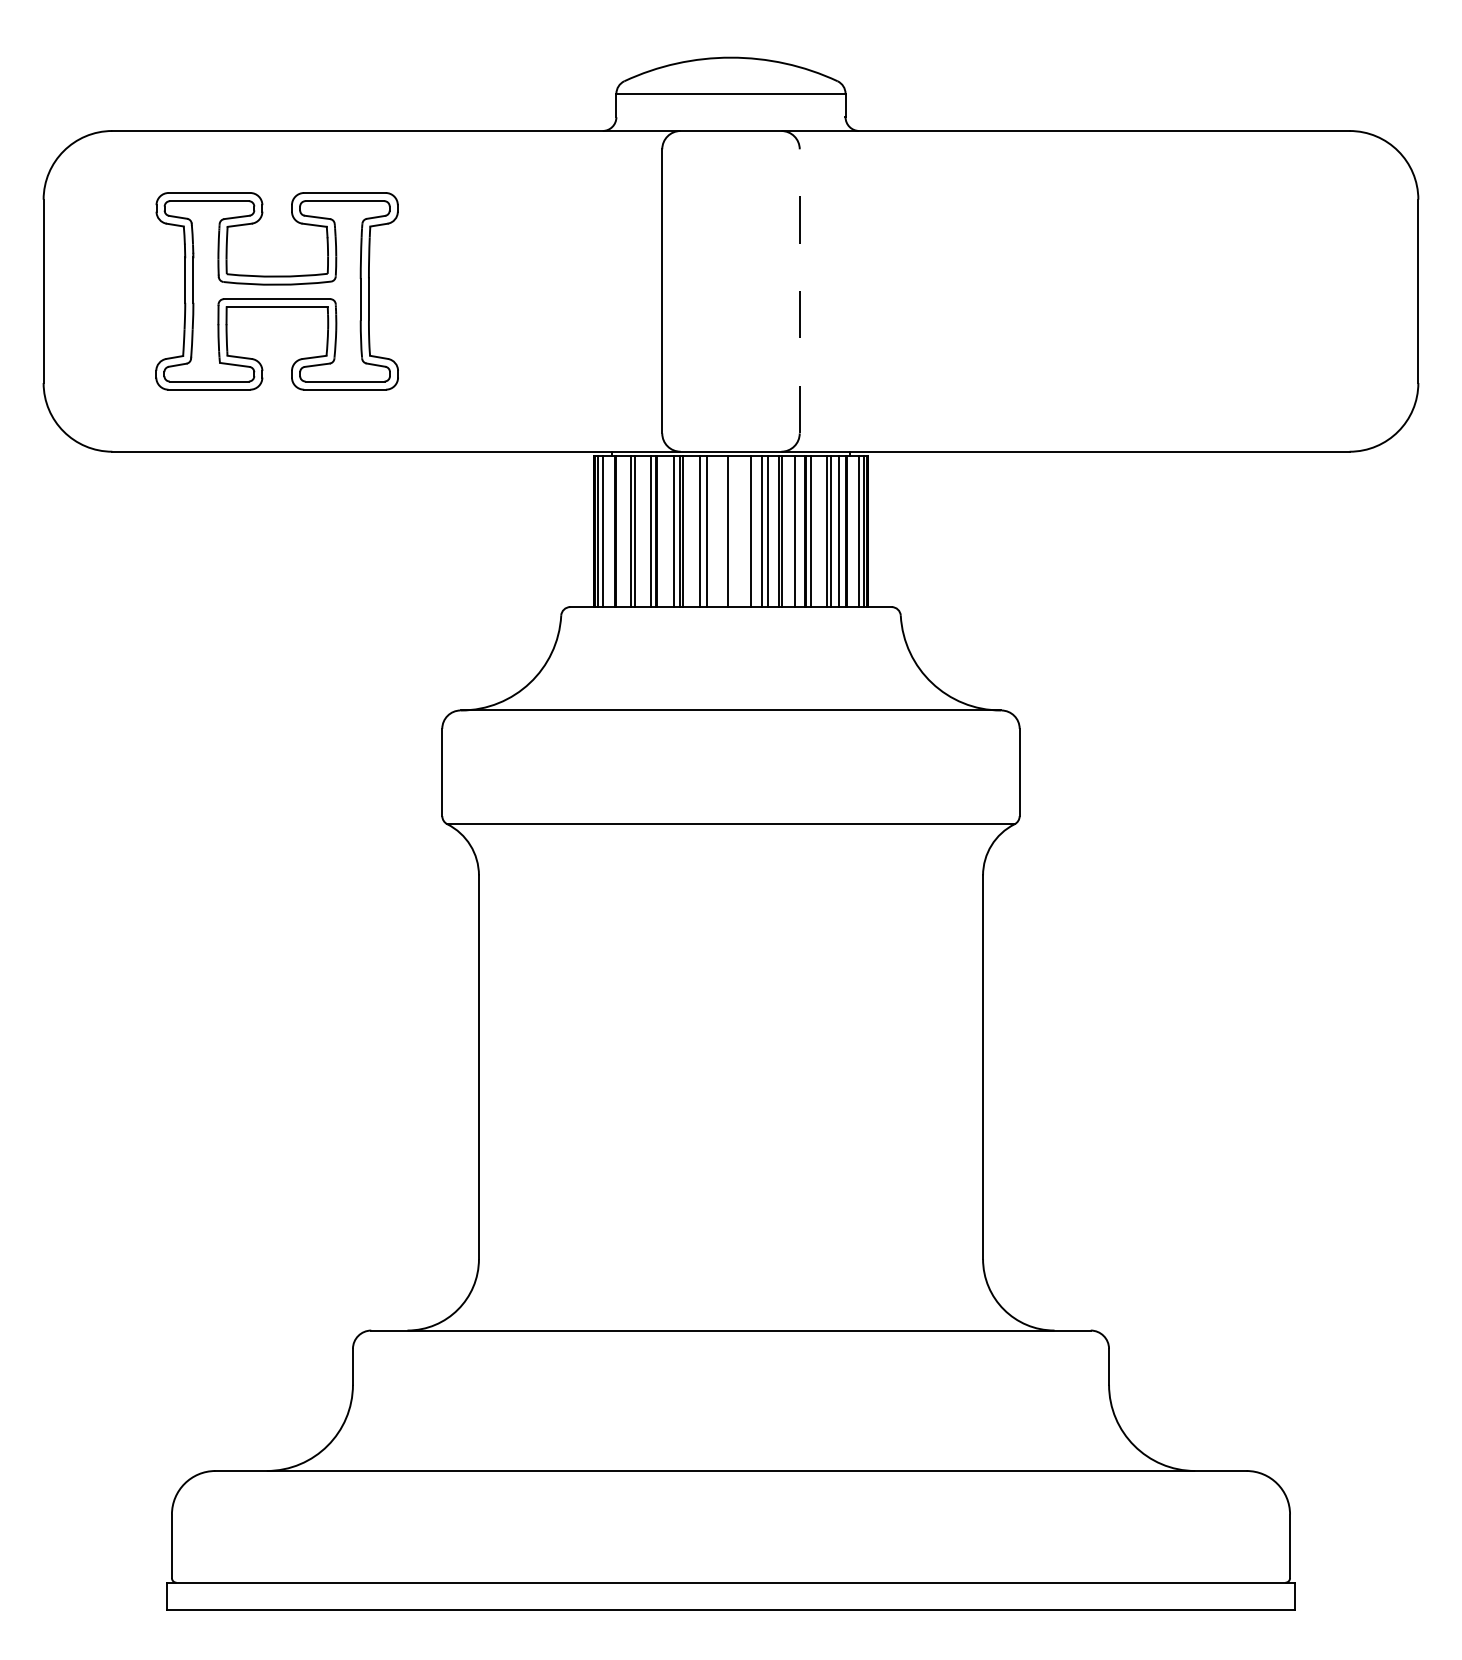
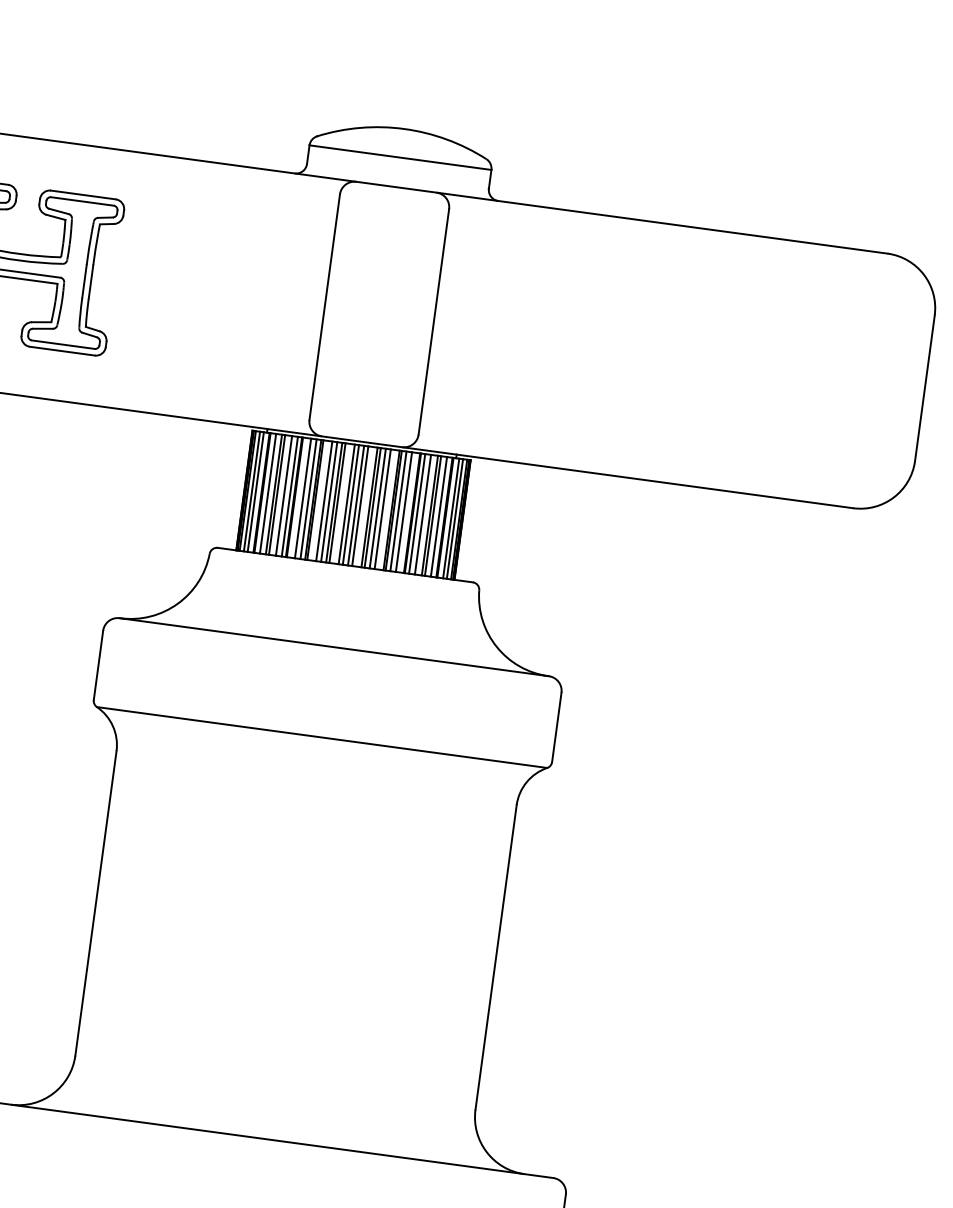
line: (799, 290) -> (433, 321), dashed -> solid
line: (607, 531) -> (255, 491), added
line: (623, 531) -> (268, 493), added
line: (643, 531) -> (284, 495), added
line: (667, 531) -> (303, 498), added
line: (694, 531) -> (324, 501), added
line: (710, 531) -> (337, 502), added
line: (722, 531) -> (346, 504), added
line: (734, 531) -> (356, 505), added
line: (739, 531) -> (360, 506), added
line: (755, 531) -> (372, 507), added
line: (787, 531) -> (398, 511), added
line: (818, 531) -> (422, 514), added
line: (854, 531) -> (451, 518), added

